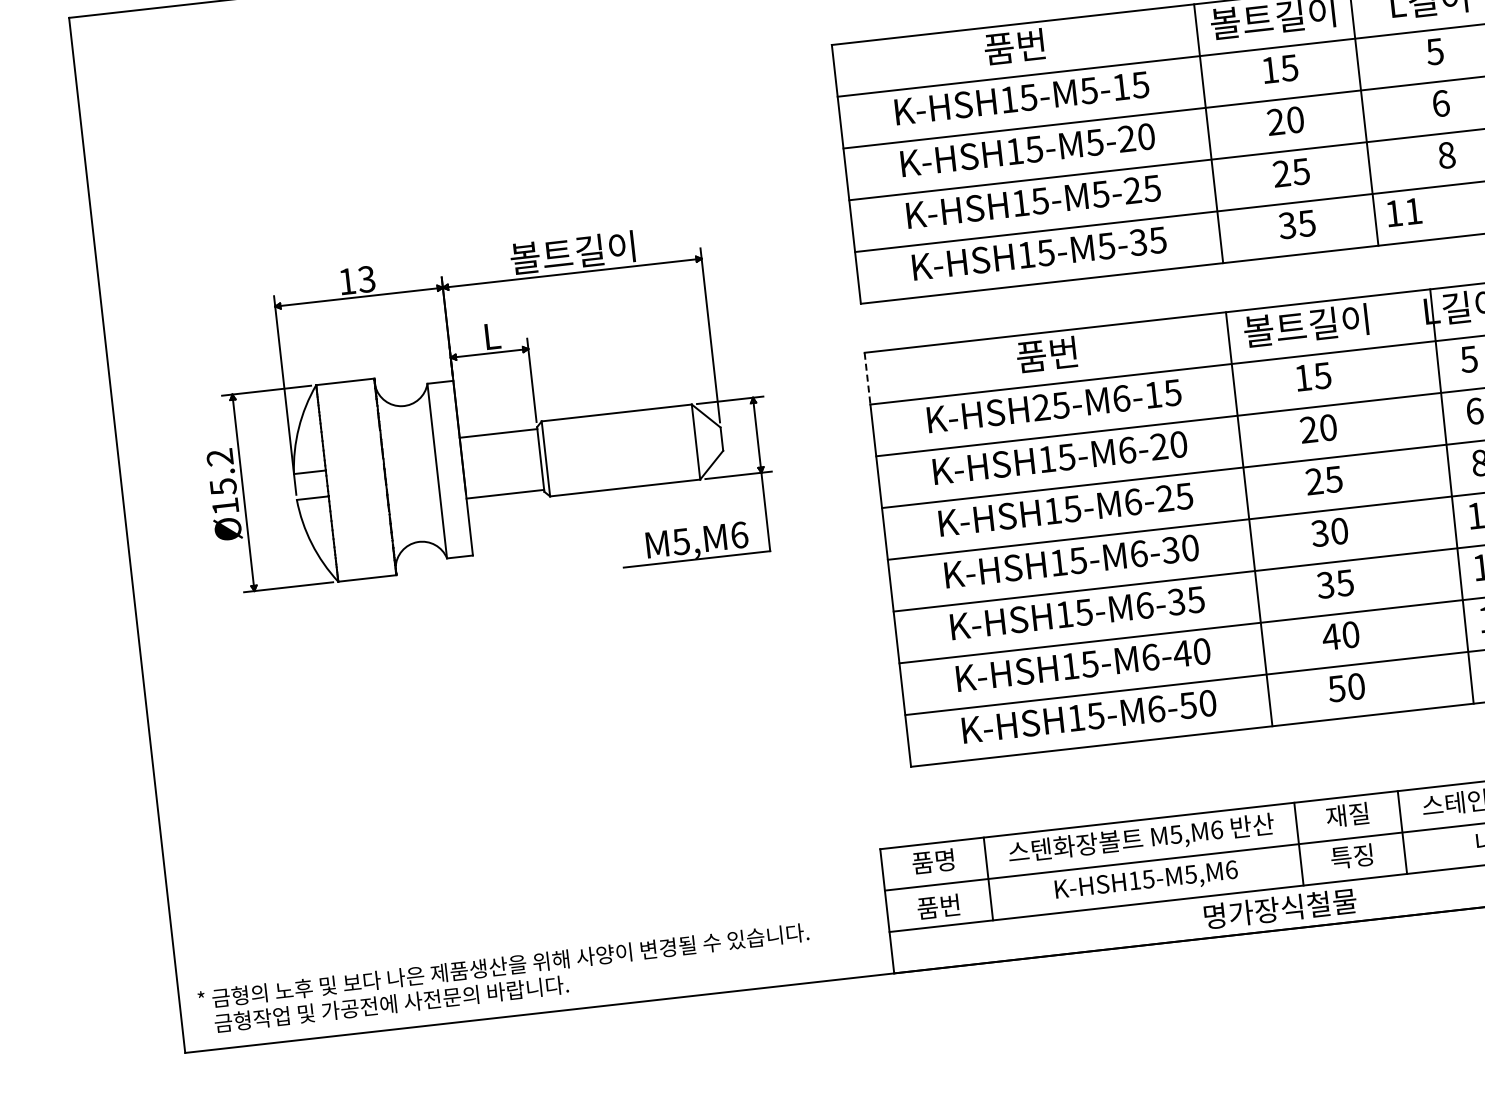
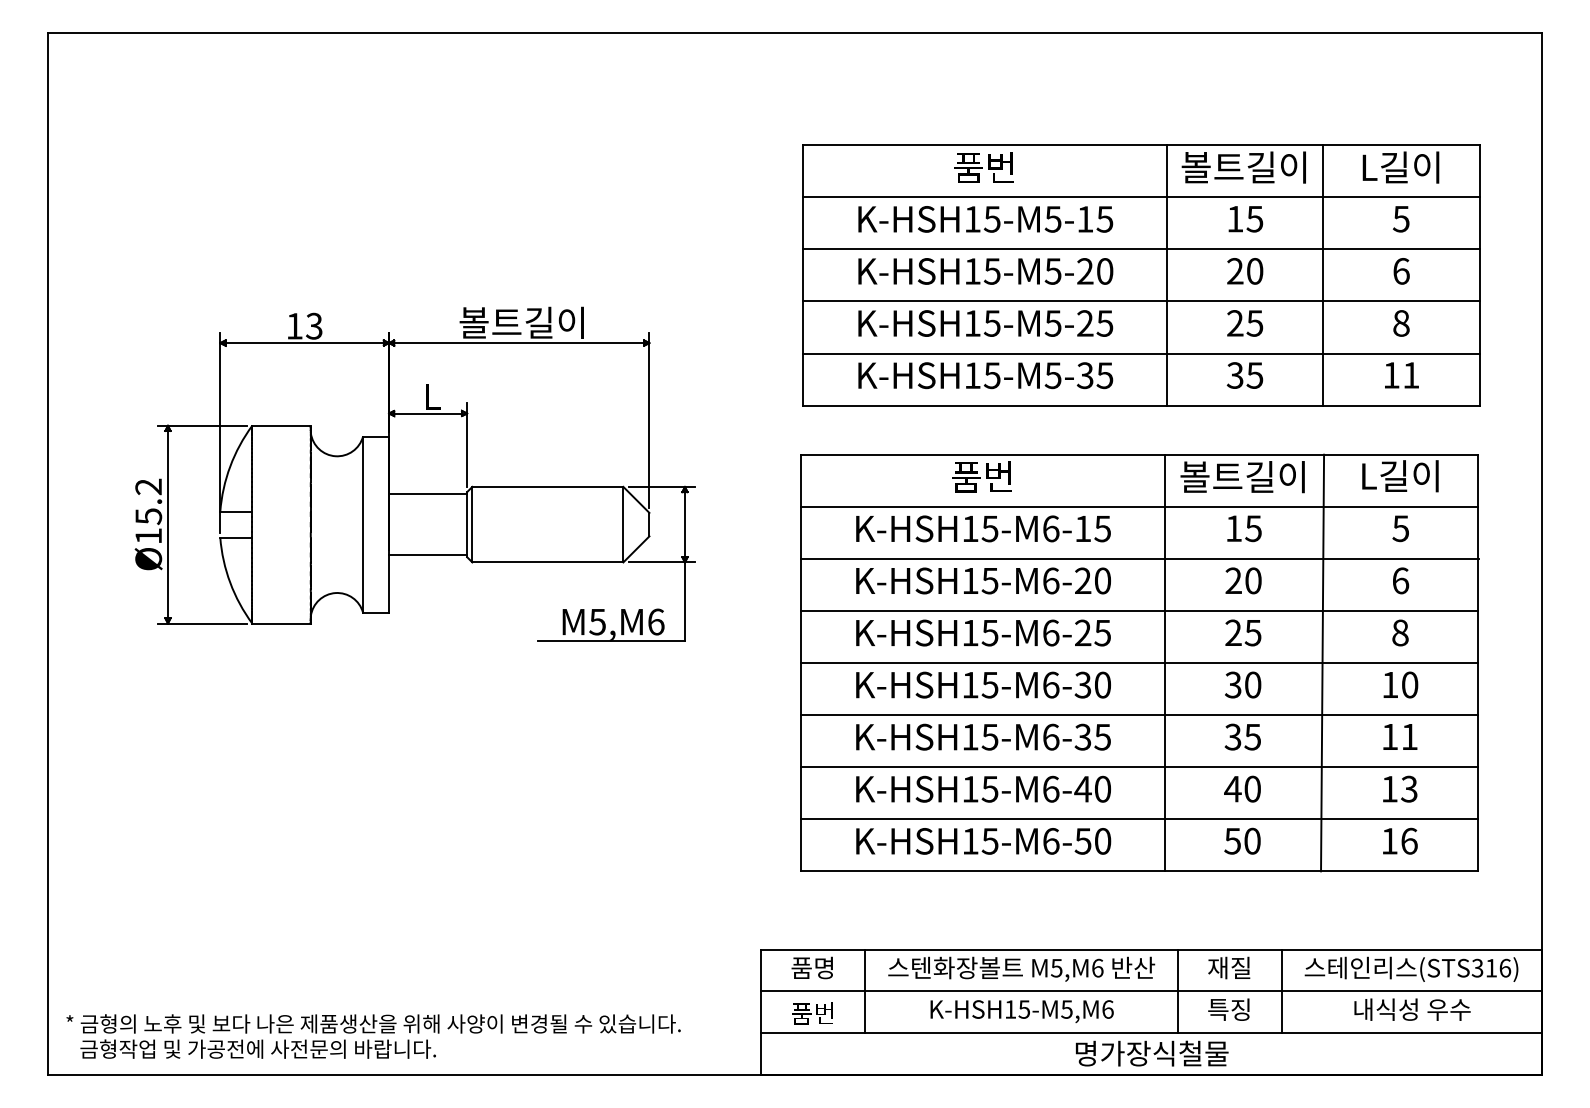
text: (1403, 212) -> (1401, 375), moved
line: (867, 379) -> (800, 481), dashed -> solid
text: (1041, 407) -> (970, 528), K-HSH25-M6-15 -> K-HSH15-M6-15
line: (1451, 496) -> (1322, 662), moved

